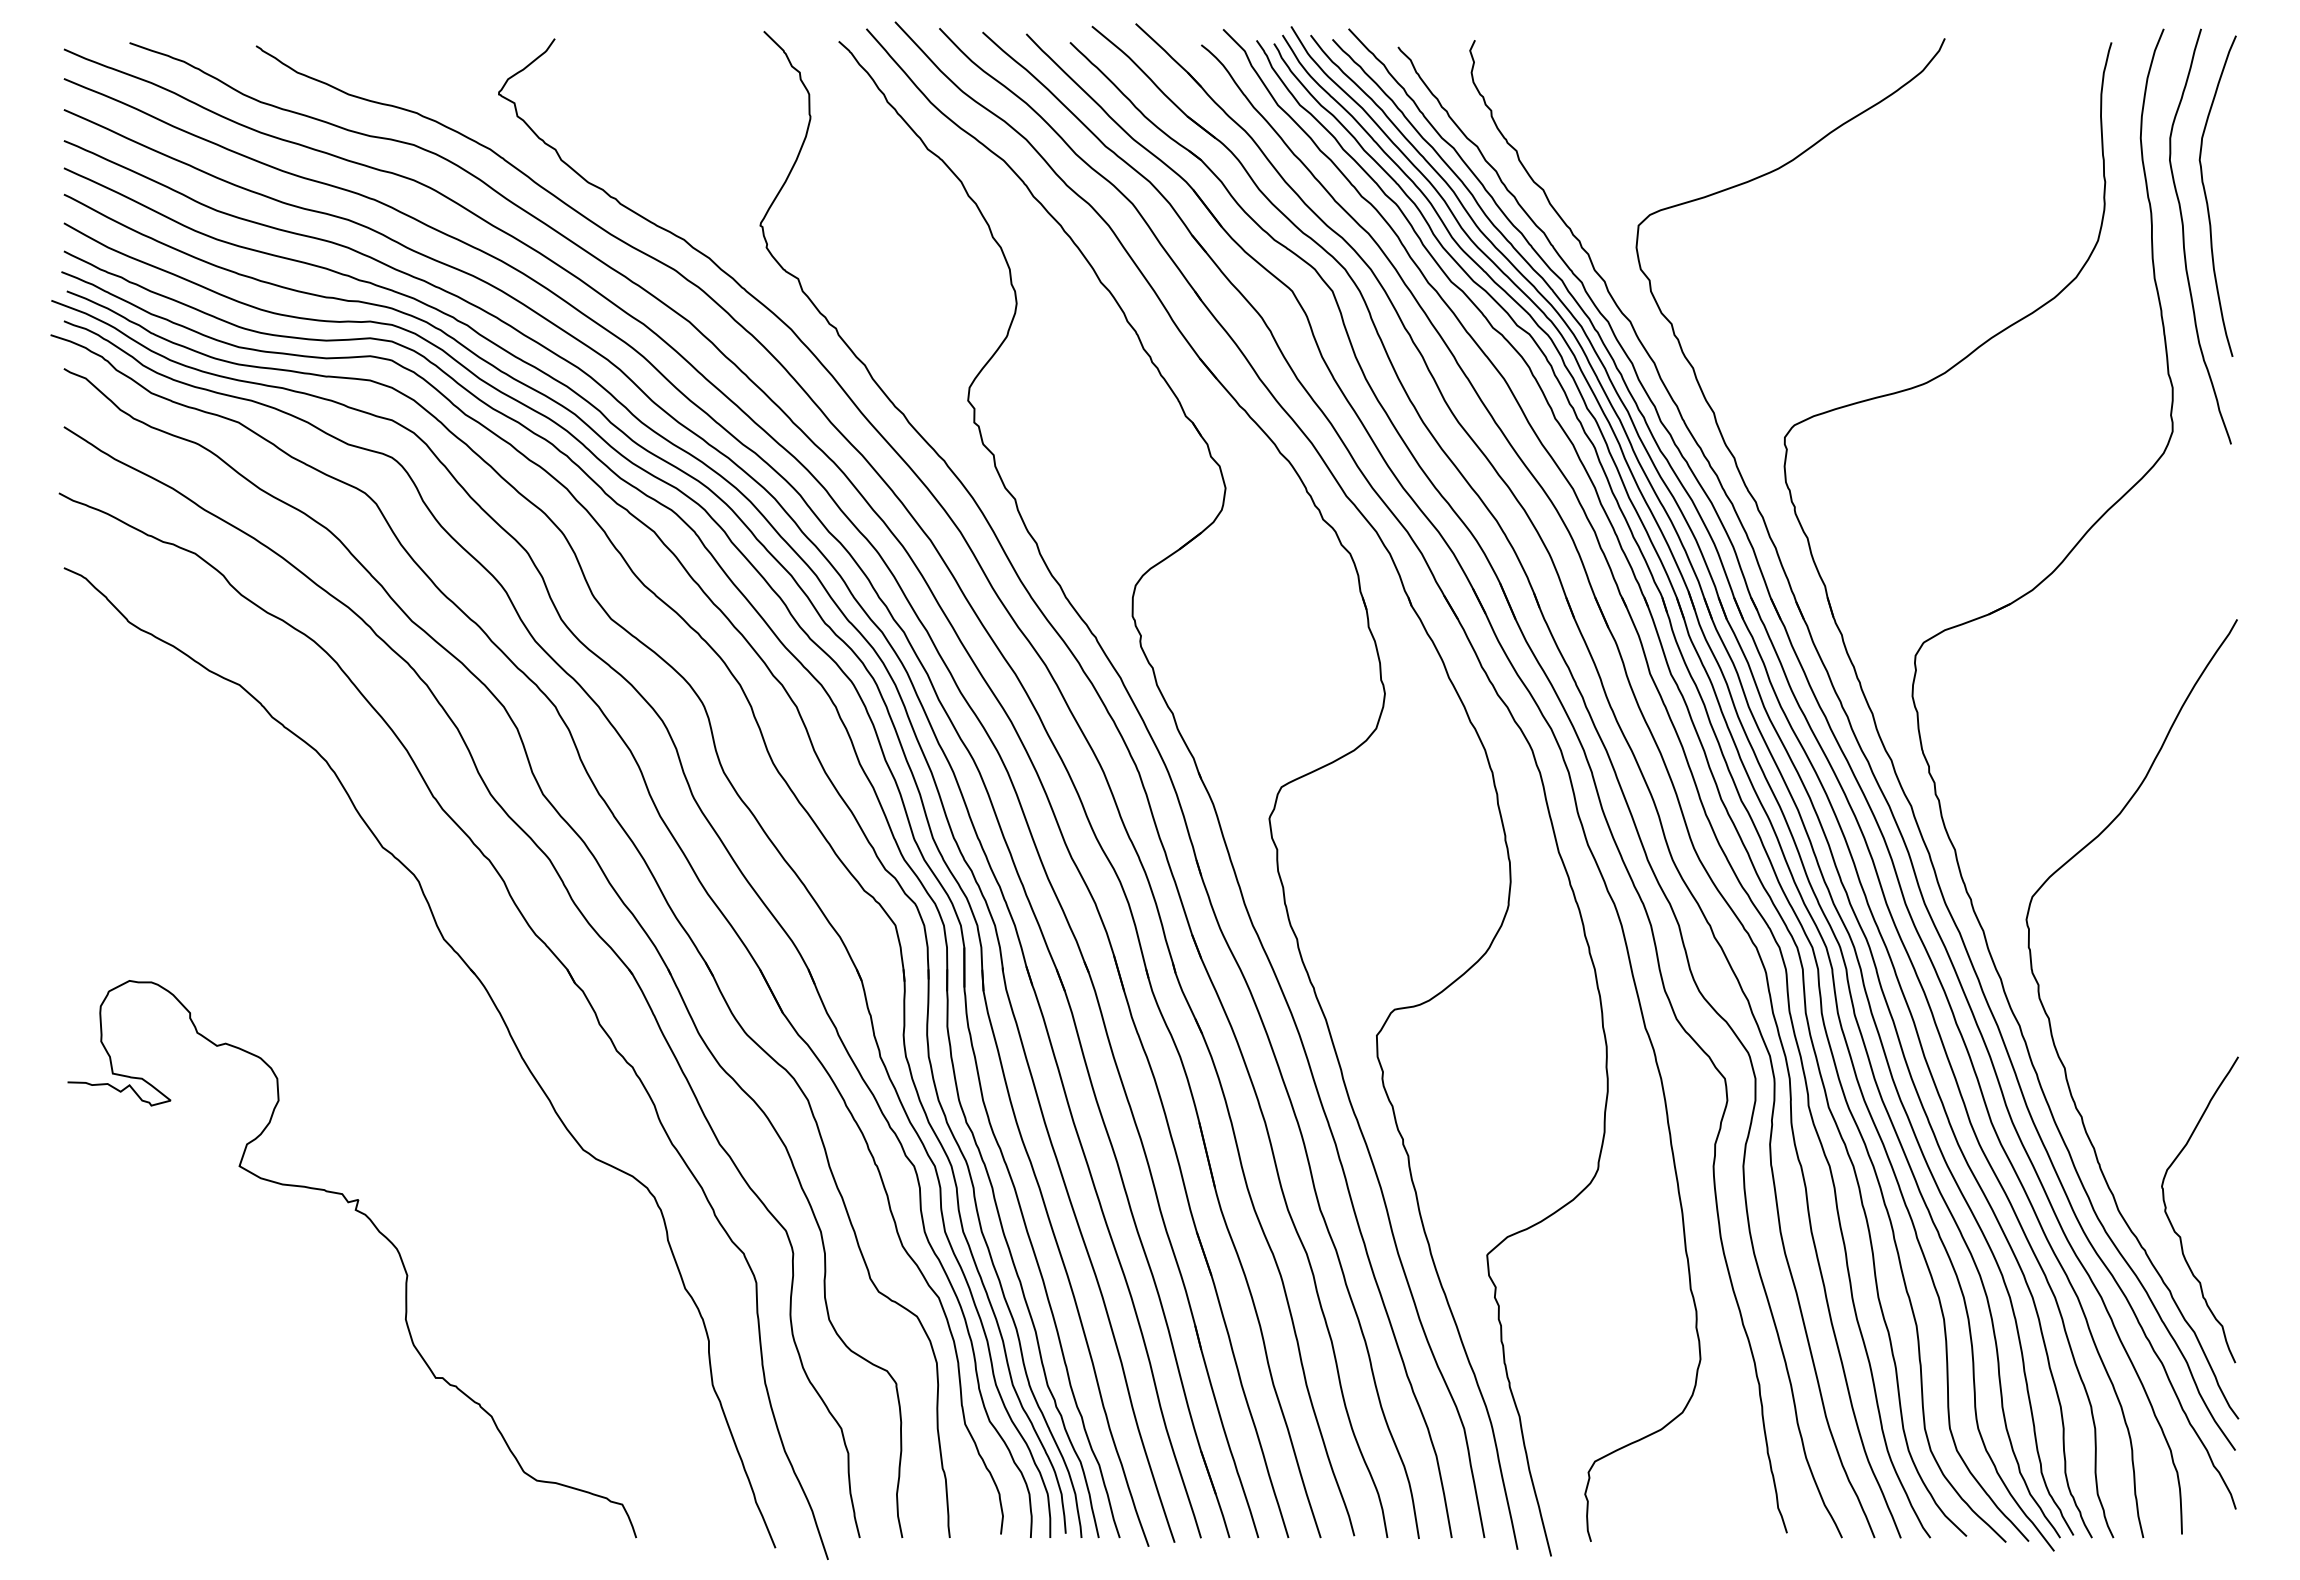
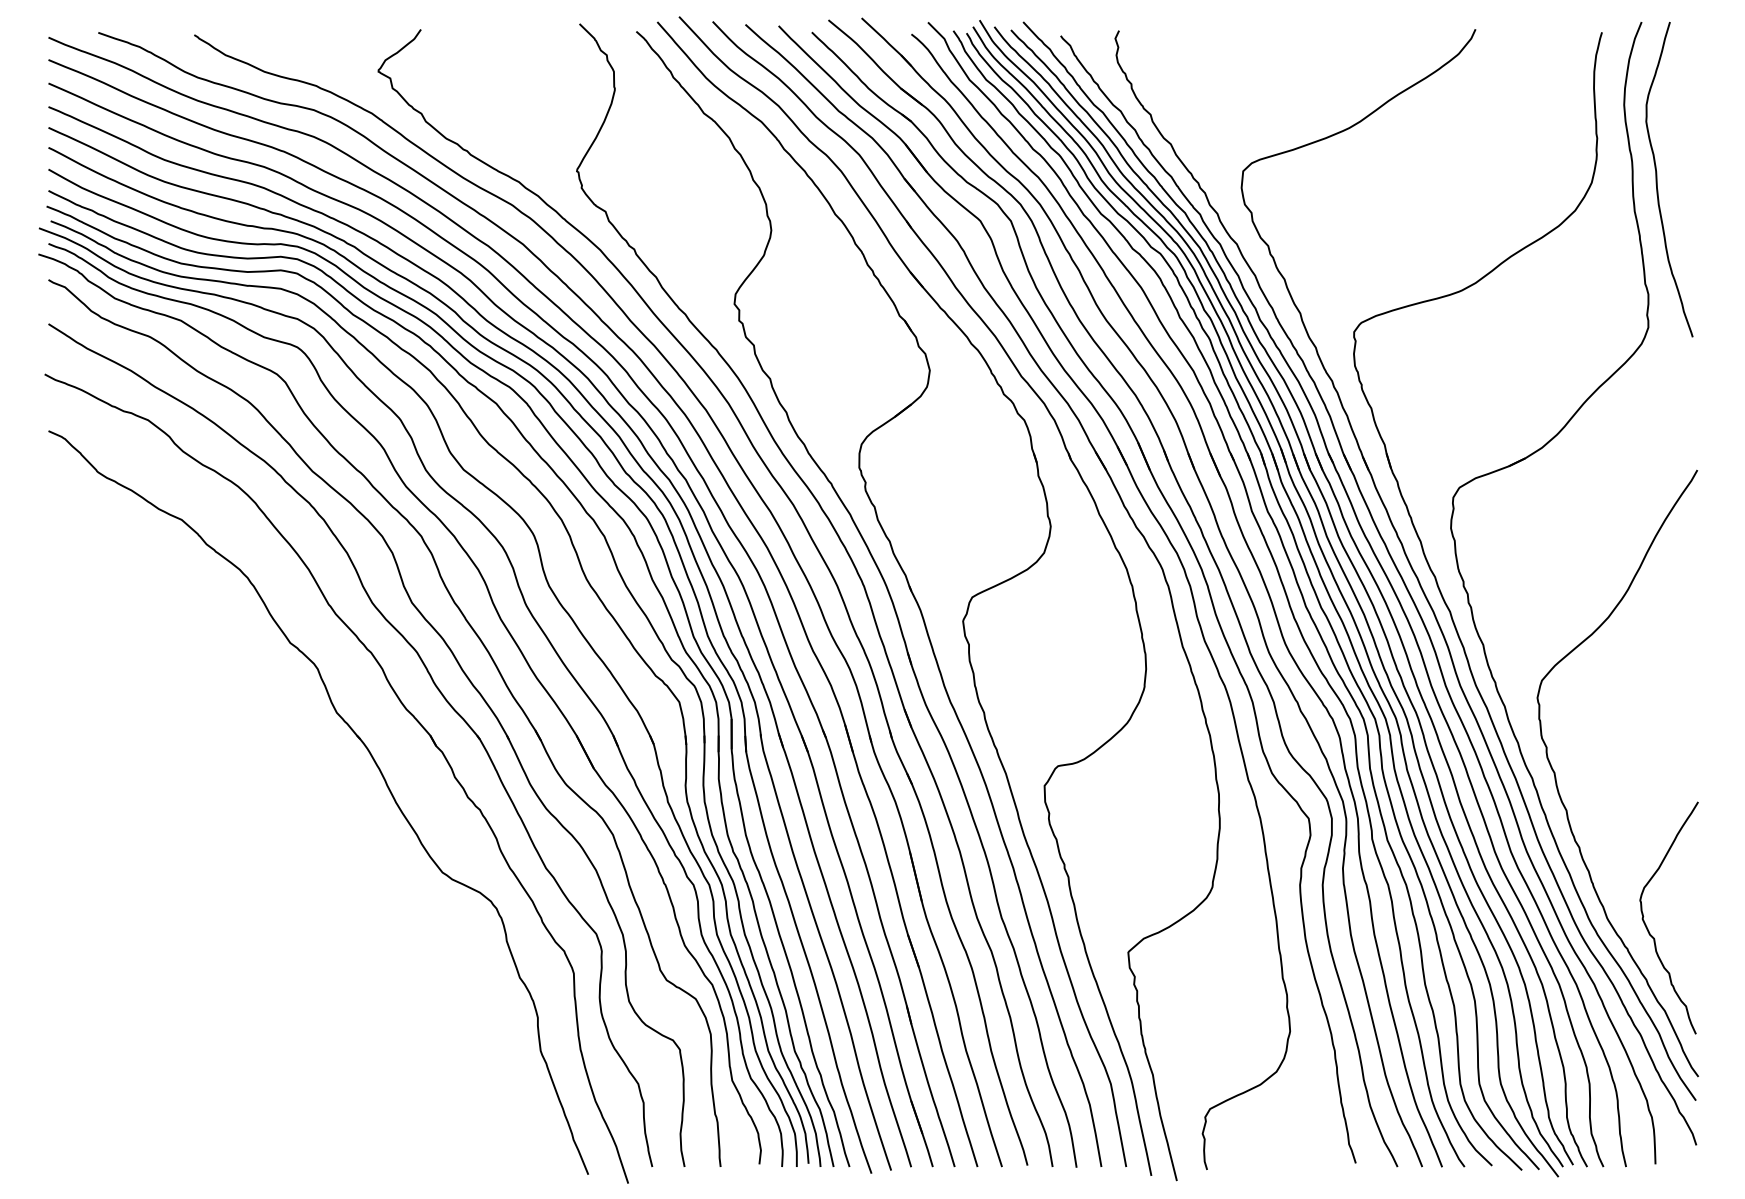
curve: (2207, 198) -> (1674, 150), removed
curve: (378, 1232) -> (287, 935), removed

